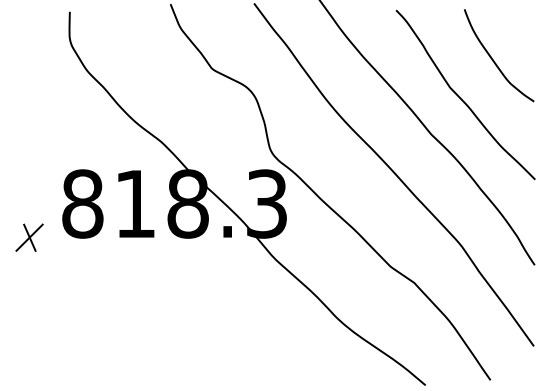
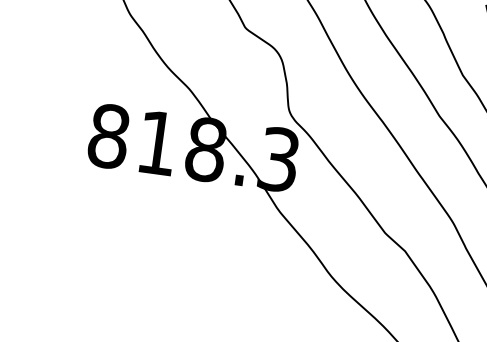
part: (29, 237) -> (55, 160), removed

